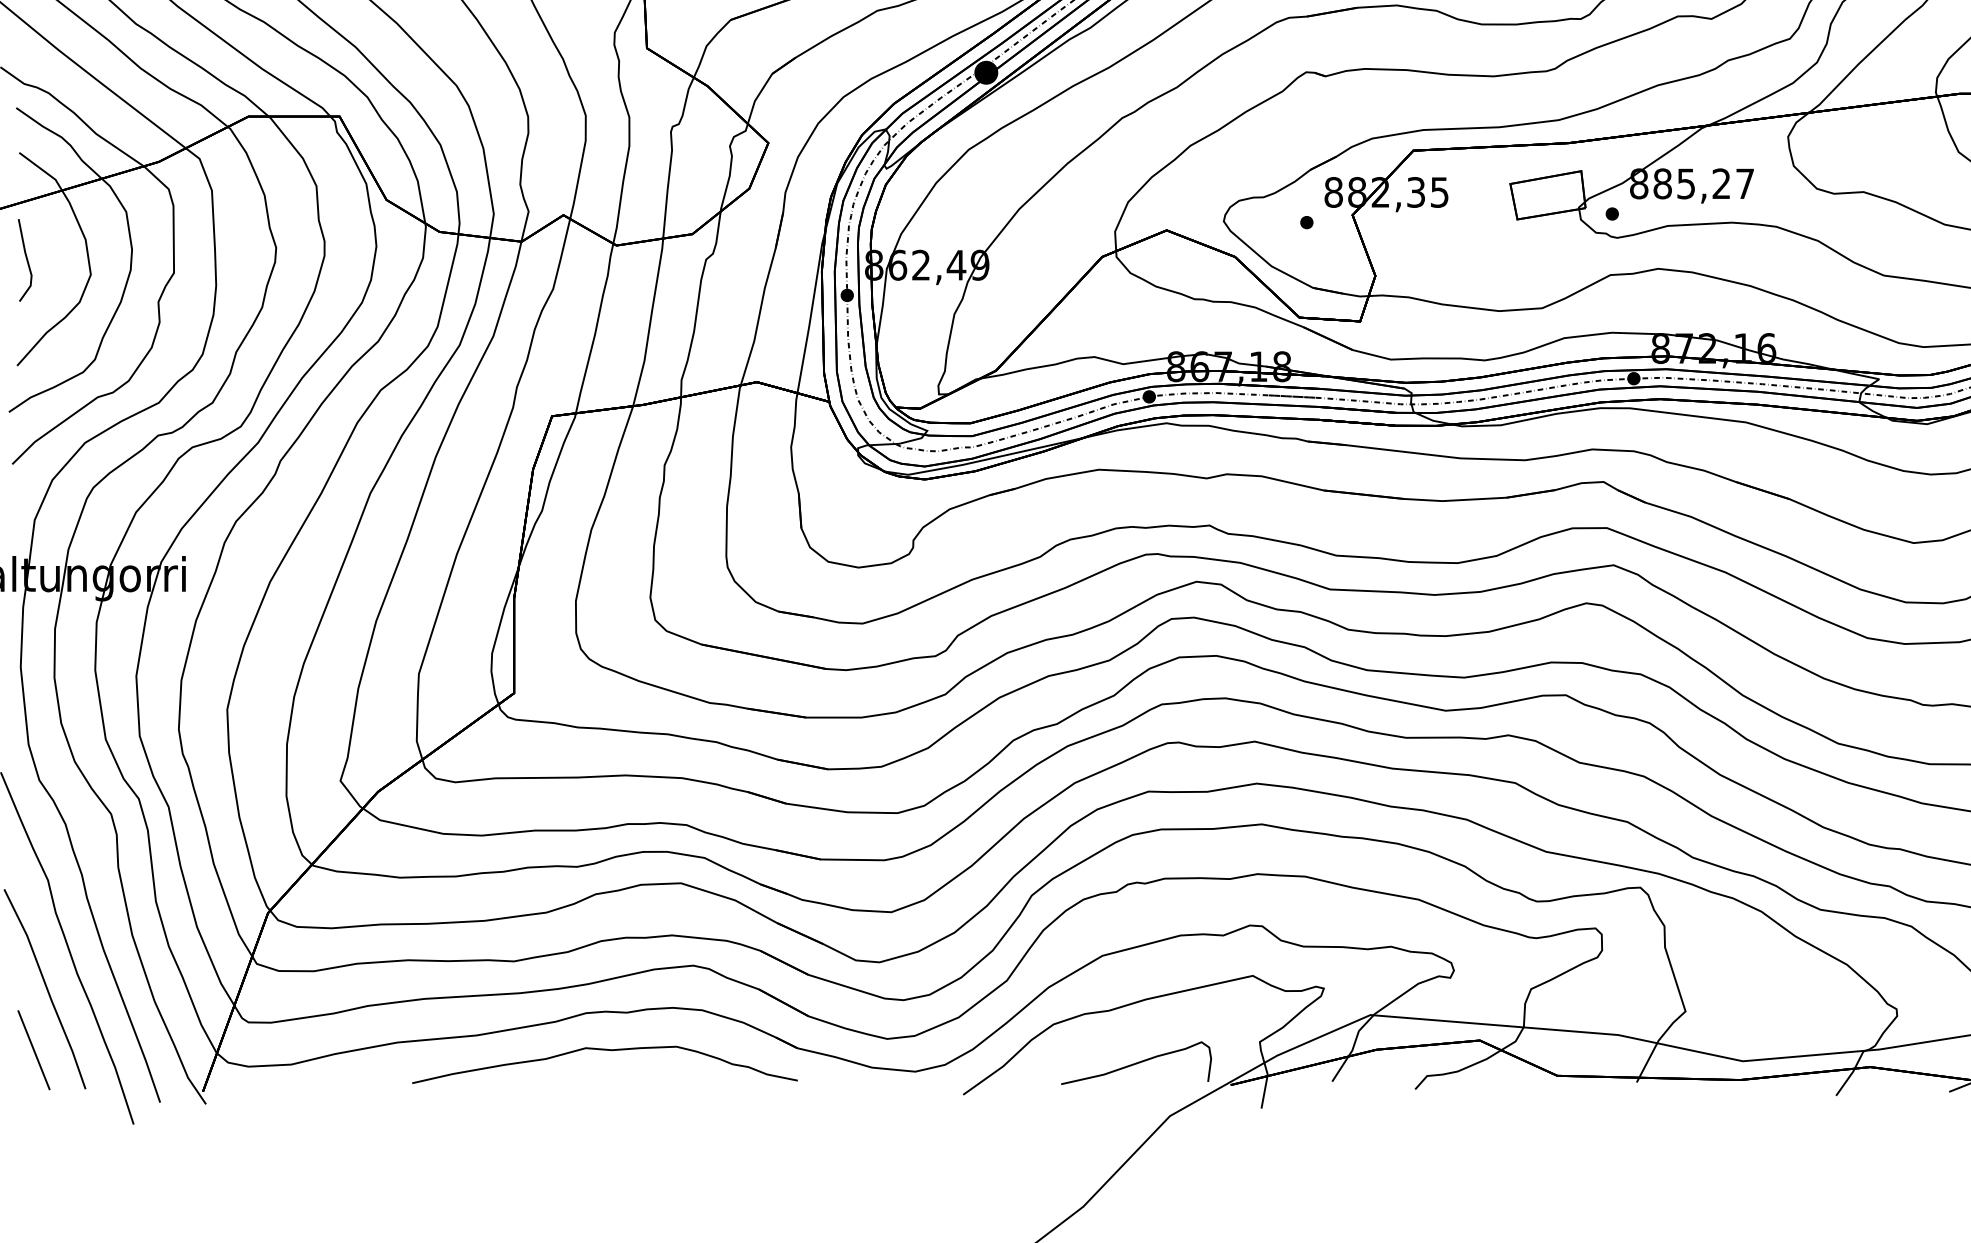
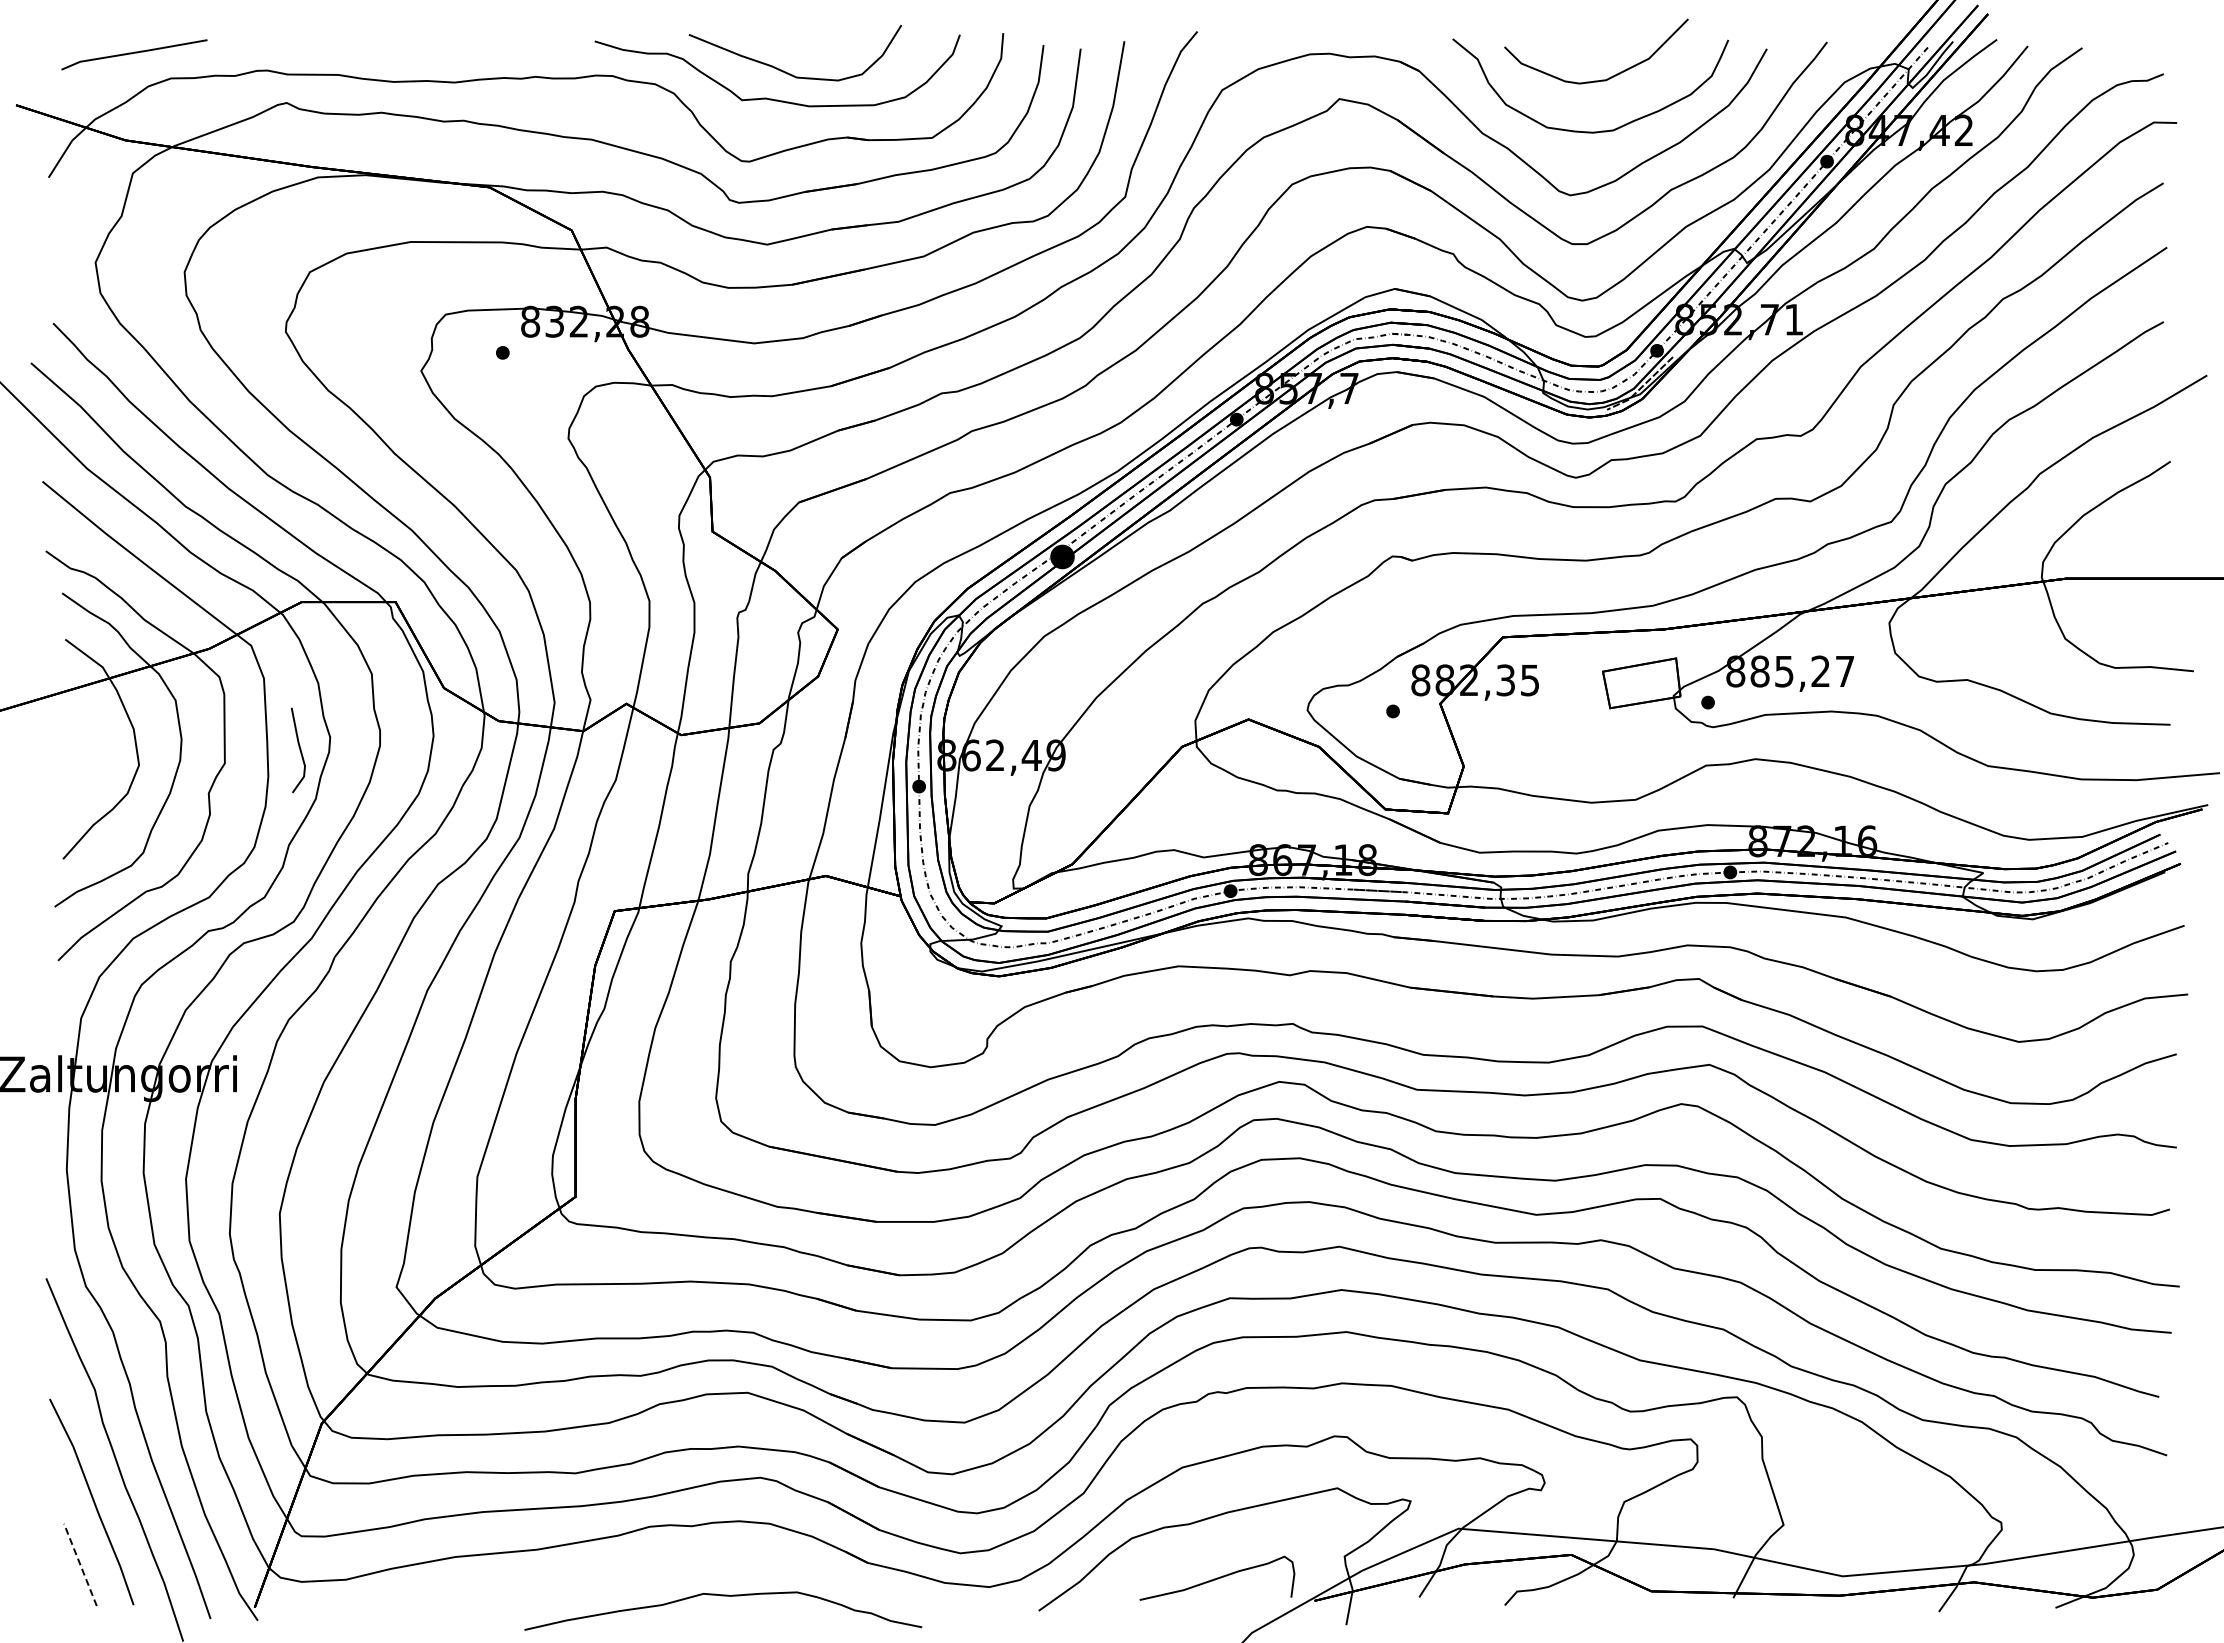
line: (26, 260) -> (299, 750), moved
line: (34, 1049) -> (80, 1564), solid -> dashed
curve: (605, 1050) -> (723, 1596), moved

